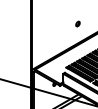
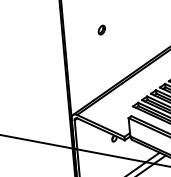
part: (77, 23) -> (100, 29), moved

